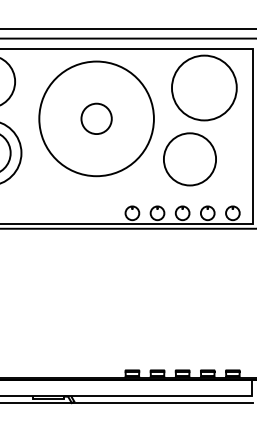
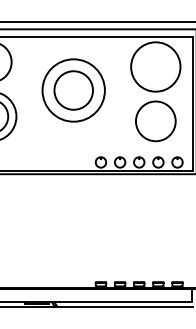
circle: (96, 118) -> (73, 90), size x0.71
circle: (96, 118) -> (73, 90), size x1.67
circle: (189, 159) -> (155, 121), moved

